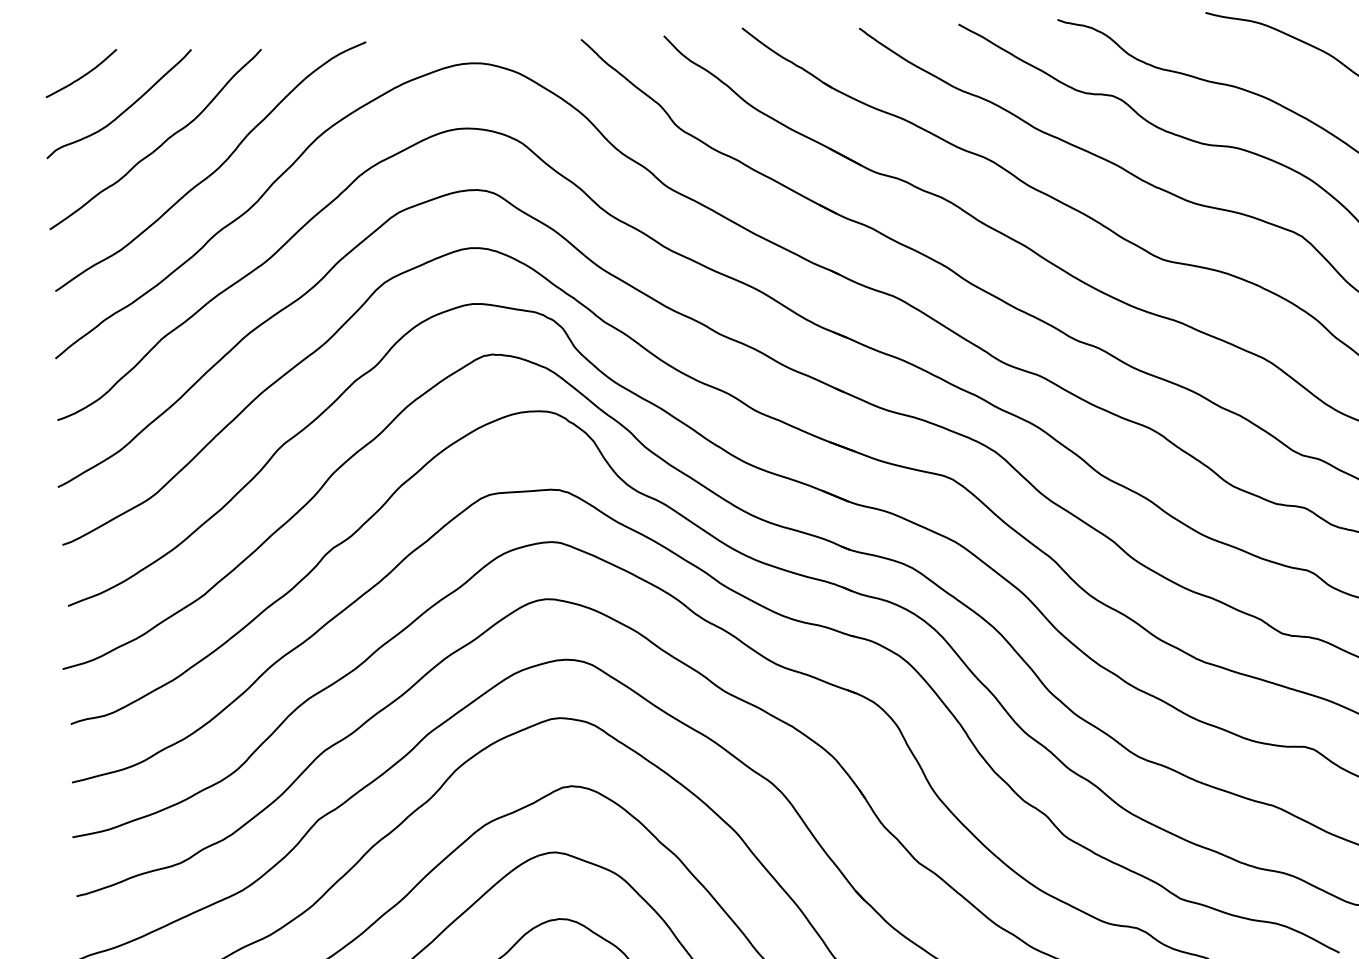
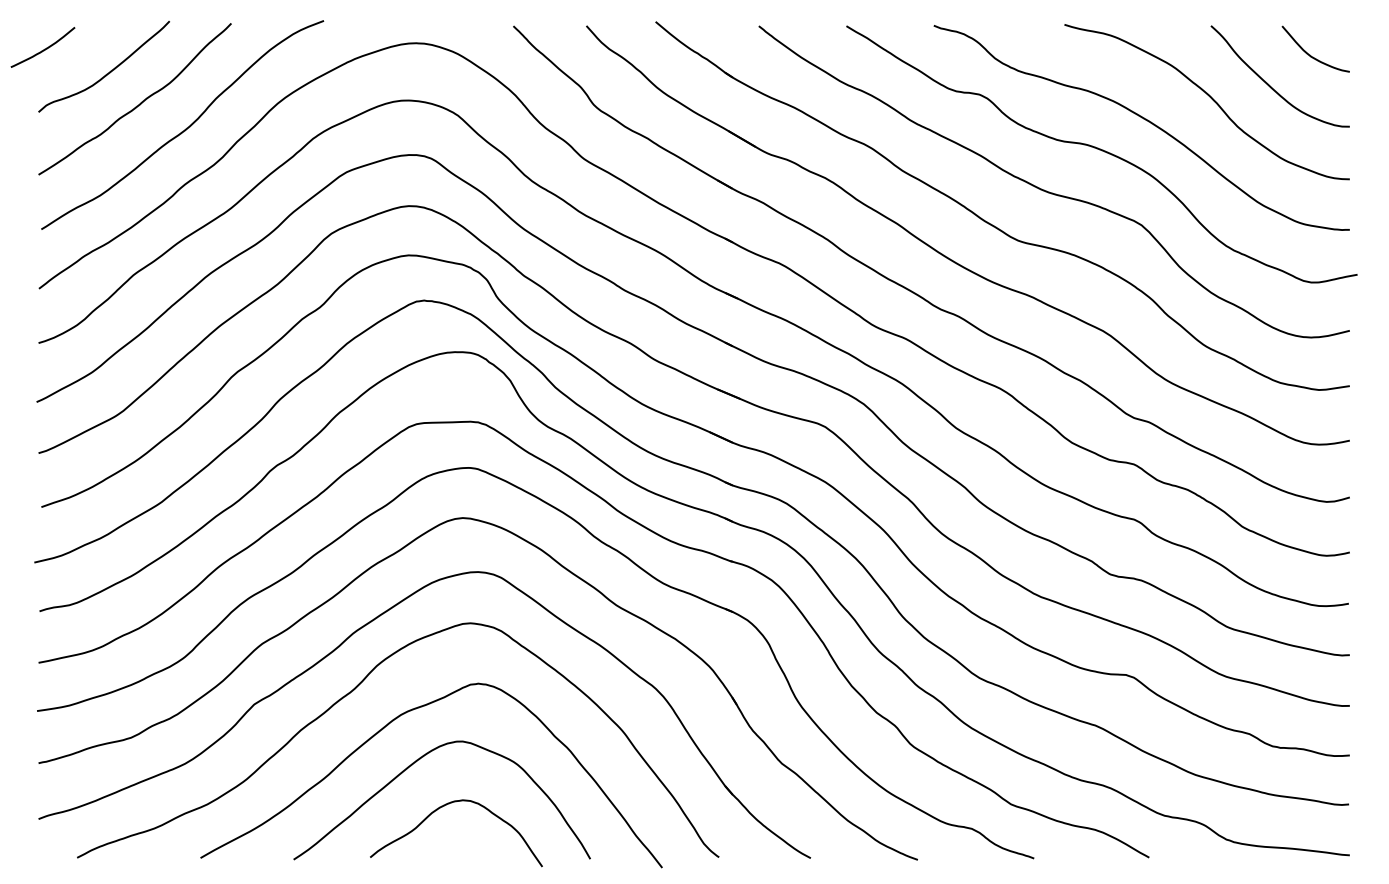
curve: (83, 74) -> (44, 48), moved

